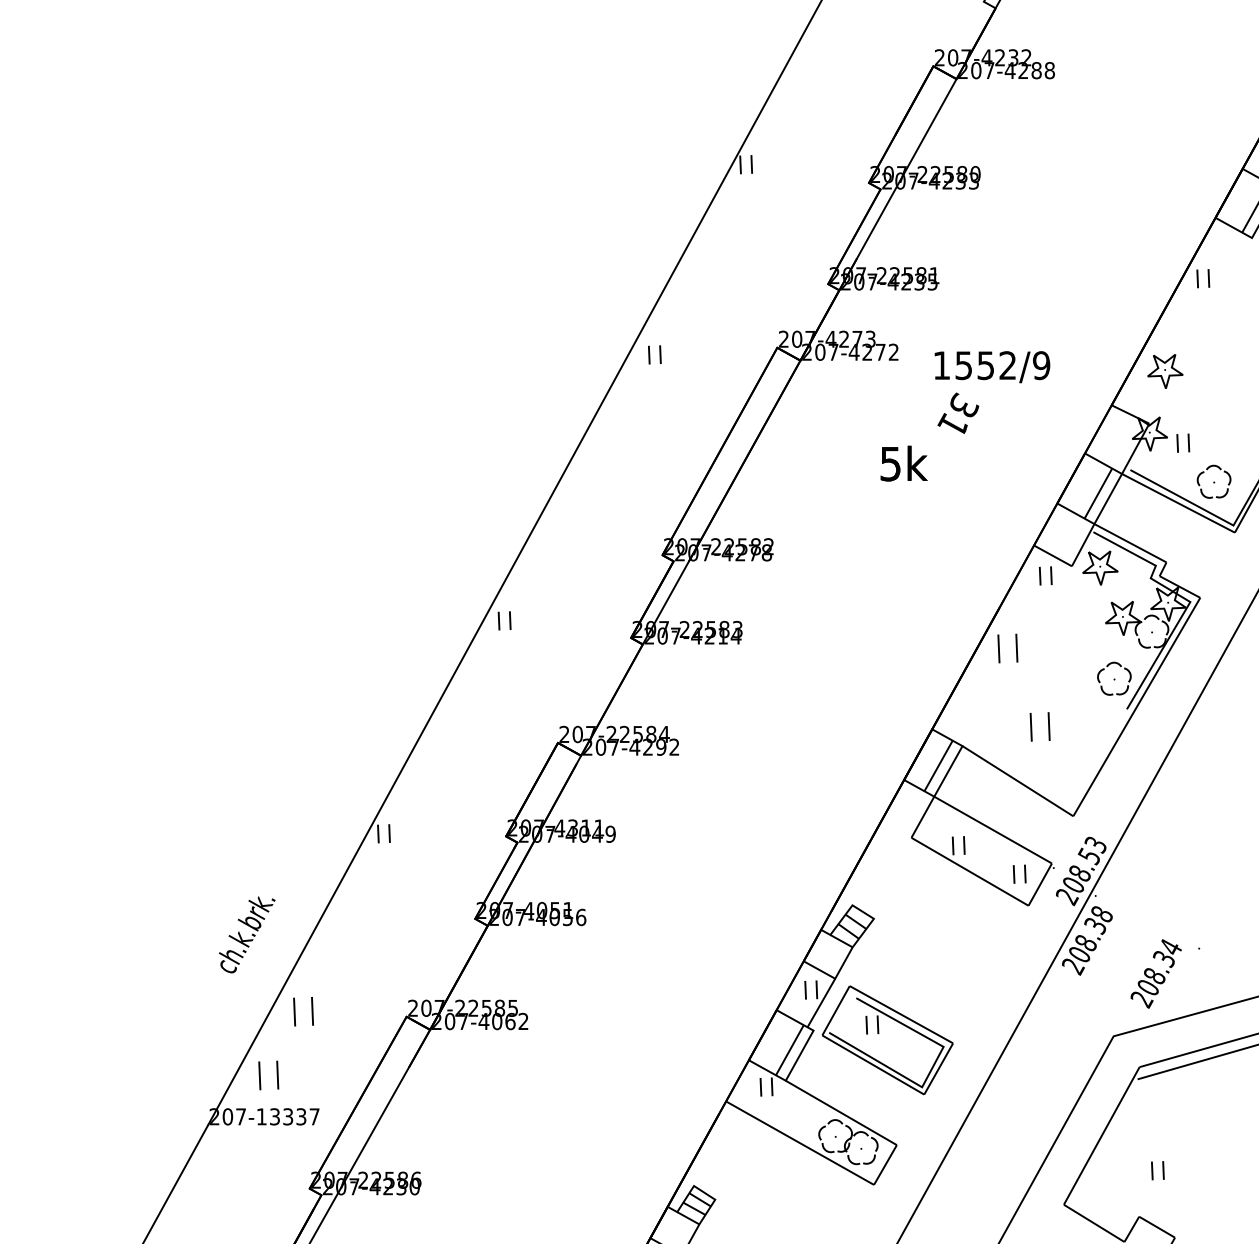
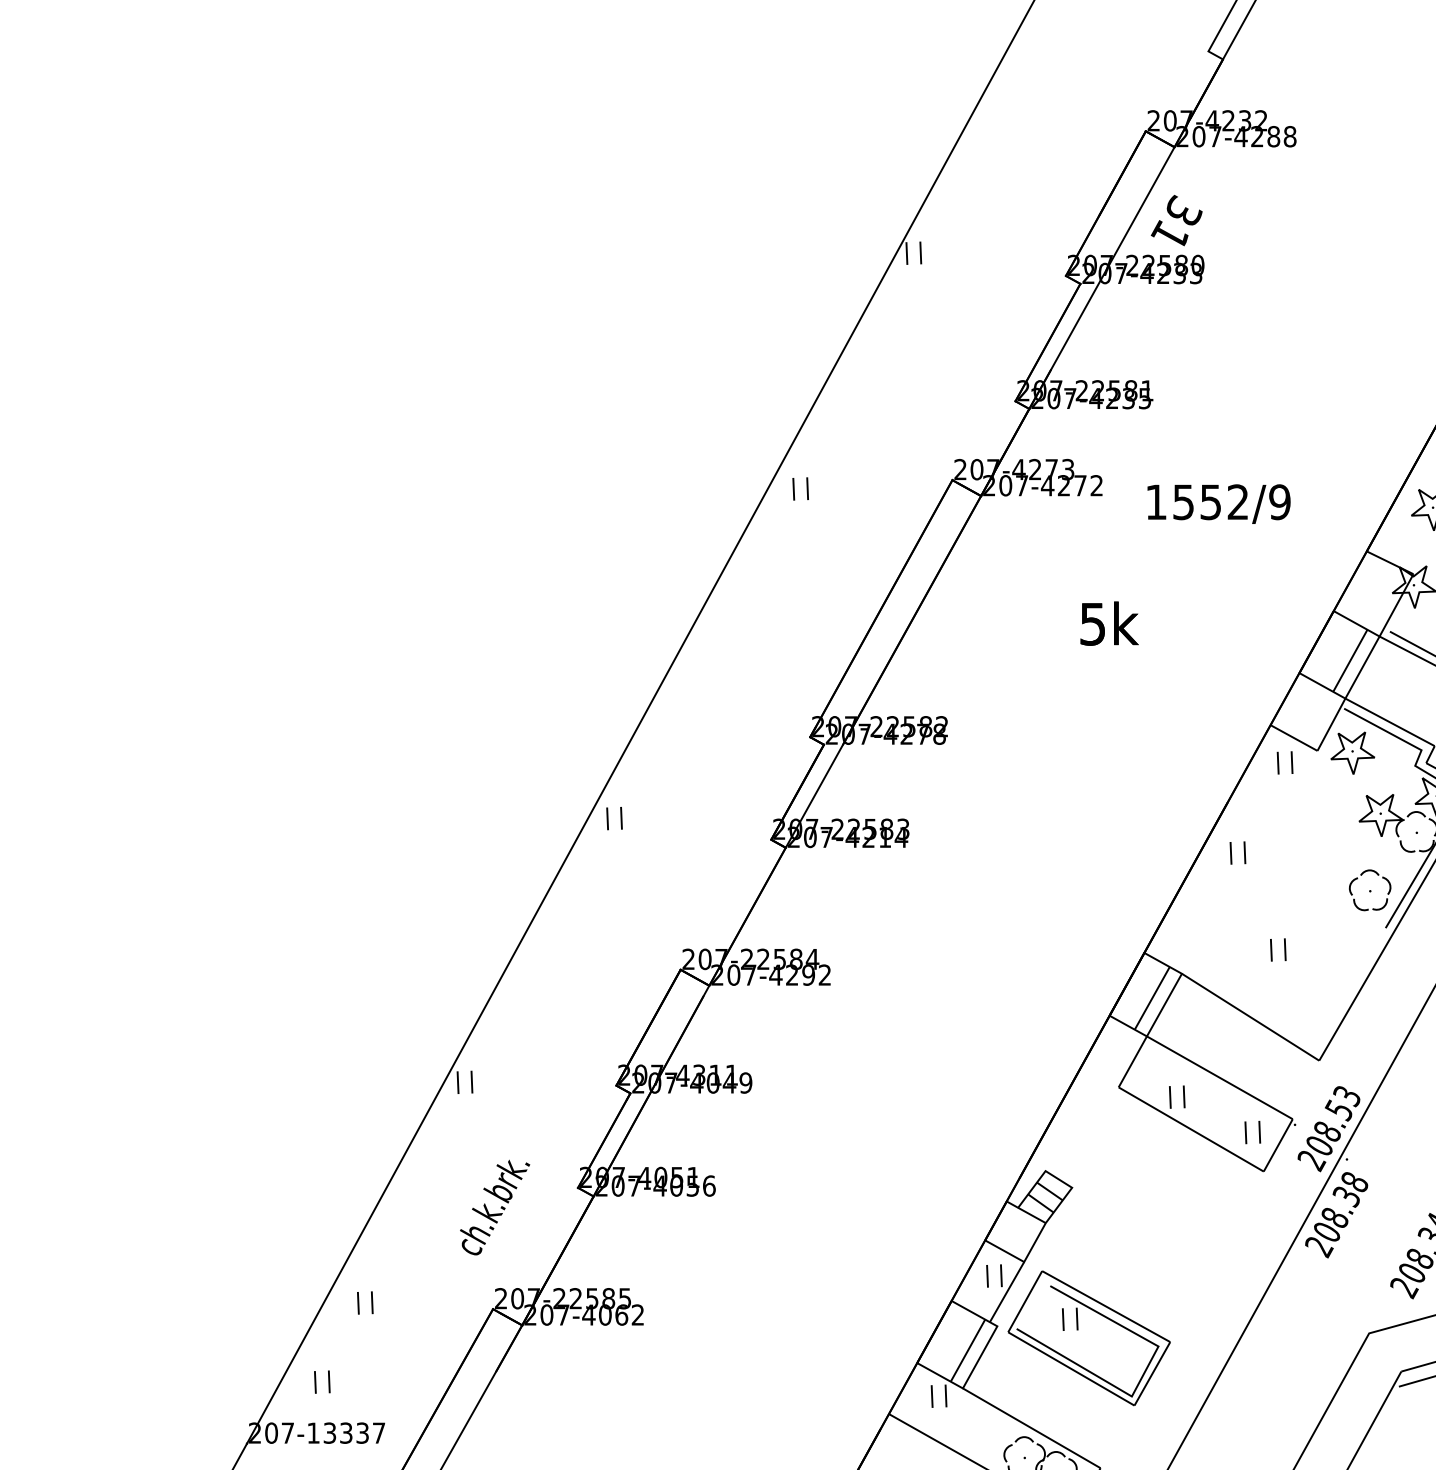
text: (958, 412) -> (1176, 219), moved
part: (1007, 648) -> (1237, 852), size x0.62
part: (1040, 726) -> (1278, 949), size x0.62
text: (247, 934) -> (495, 1207), moved
part: (303, 1011) -> (365, 1302), size x0.62
part: (268, 1075) -> (321, 1381), size x0.62

